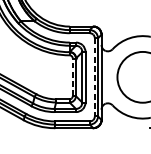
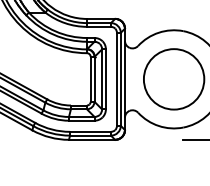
line: (72, 76) -> (90, 78), dashed -> solid
line: (94, 77) -> (116, 79), dashed -> solid

